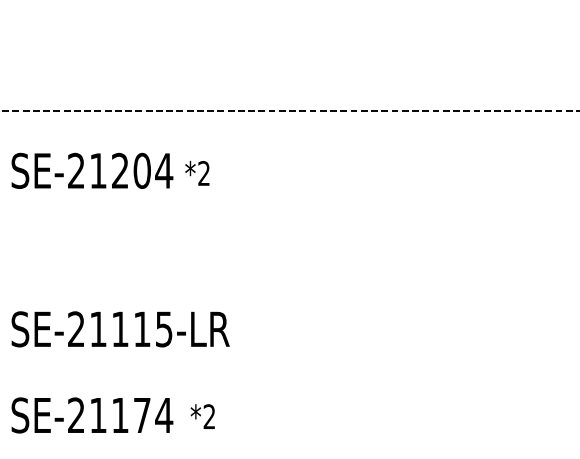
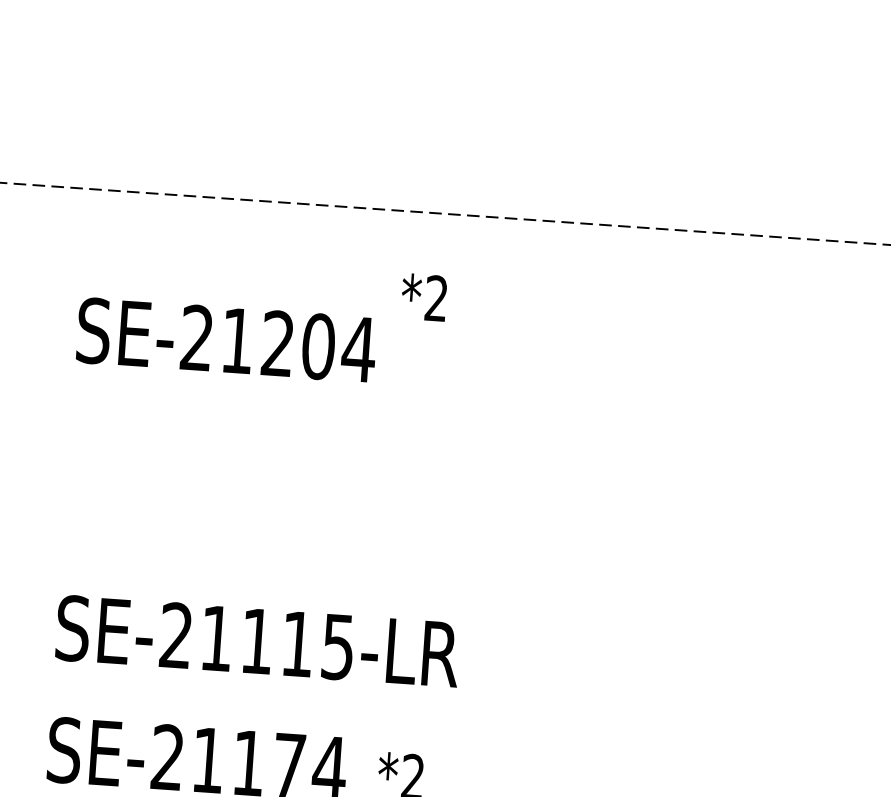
text: (92, 170) -> (226, 339), moved
text: (197, 172) -> (424, 295), moved
text: (120, 329) -> (257, 641), moved

